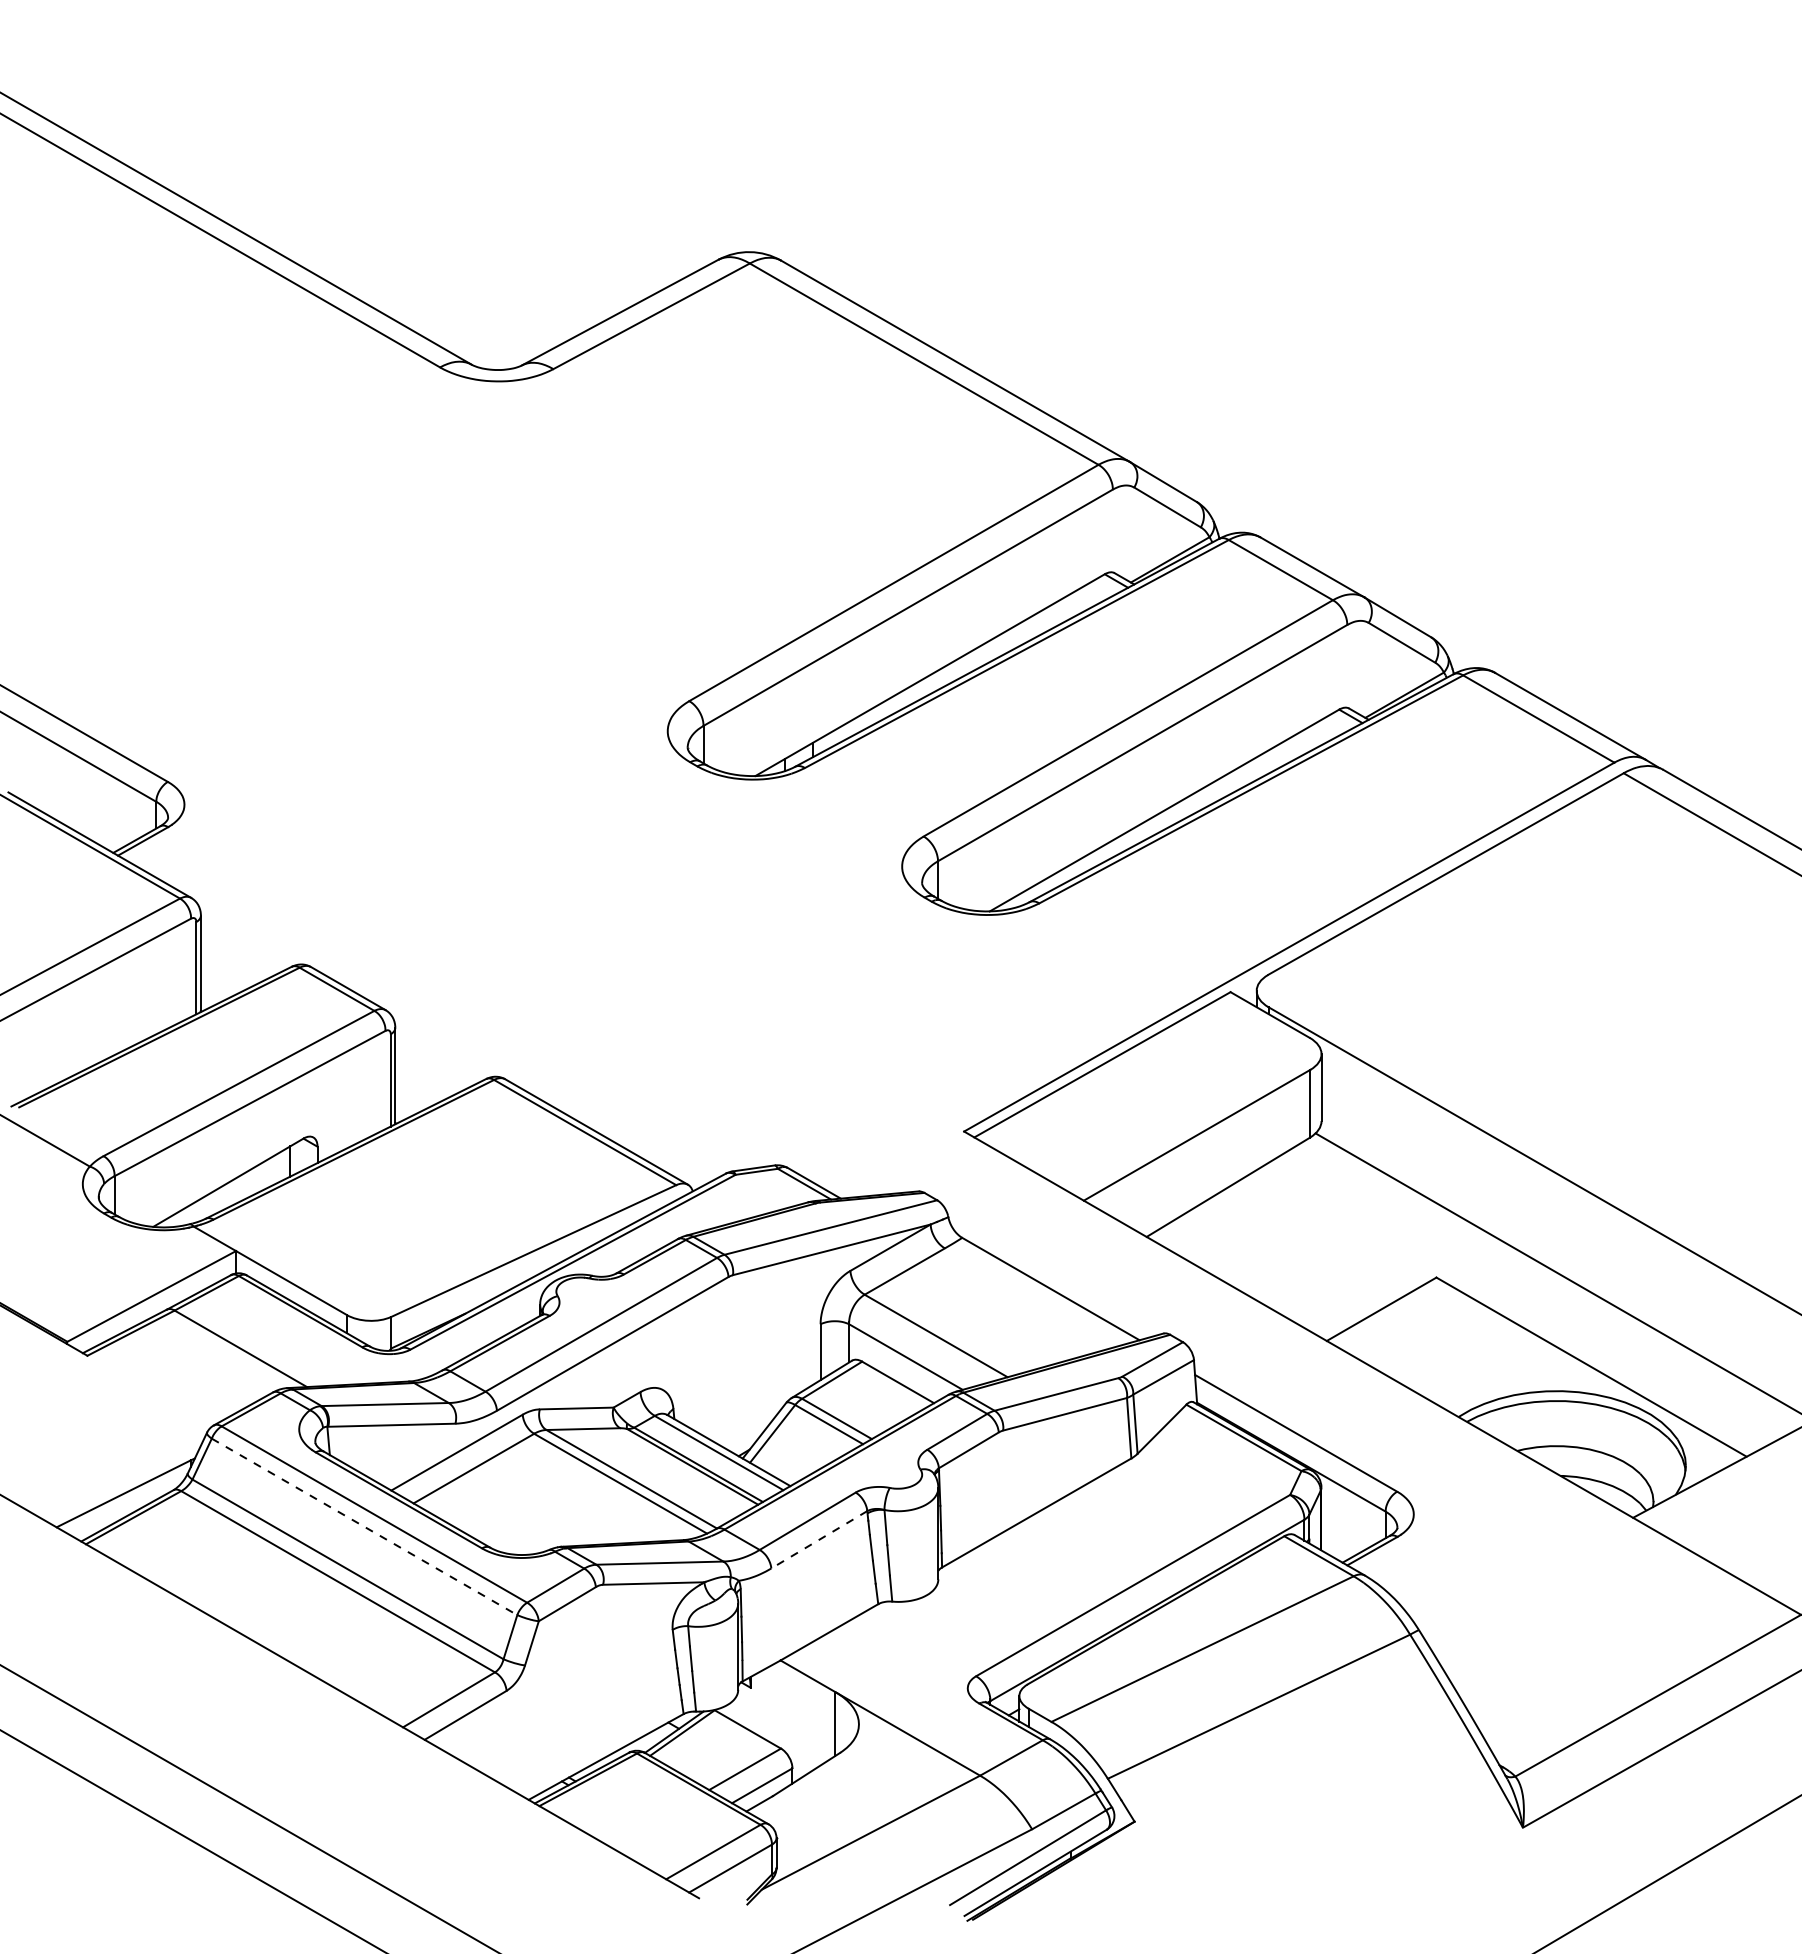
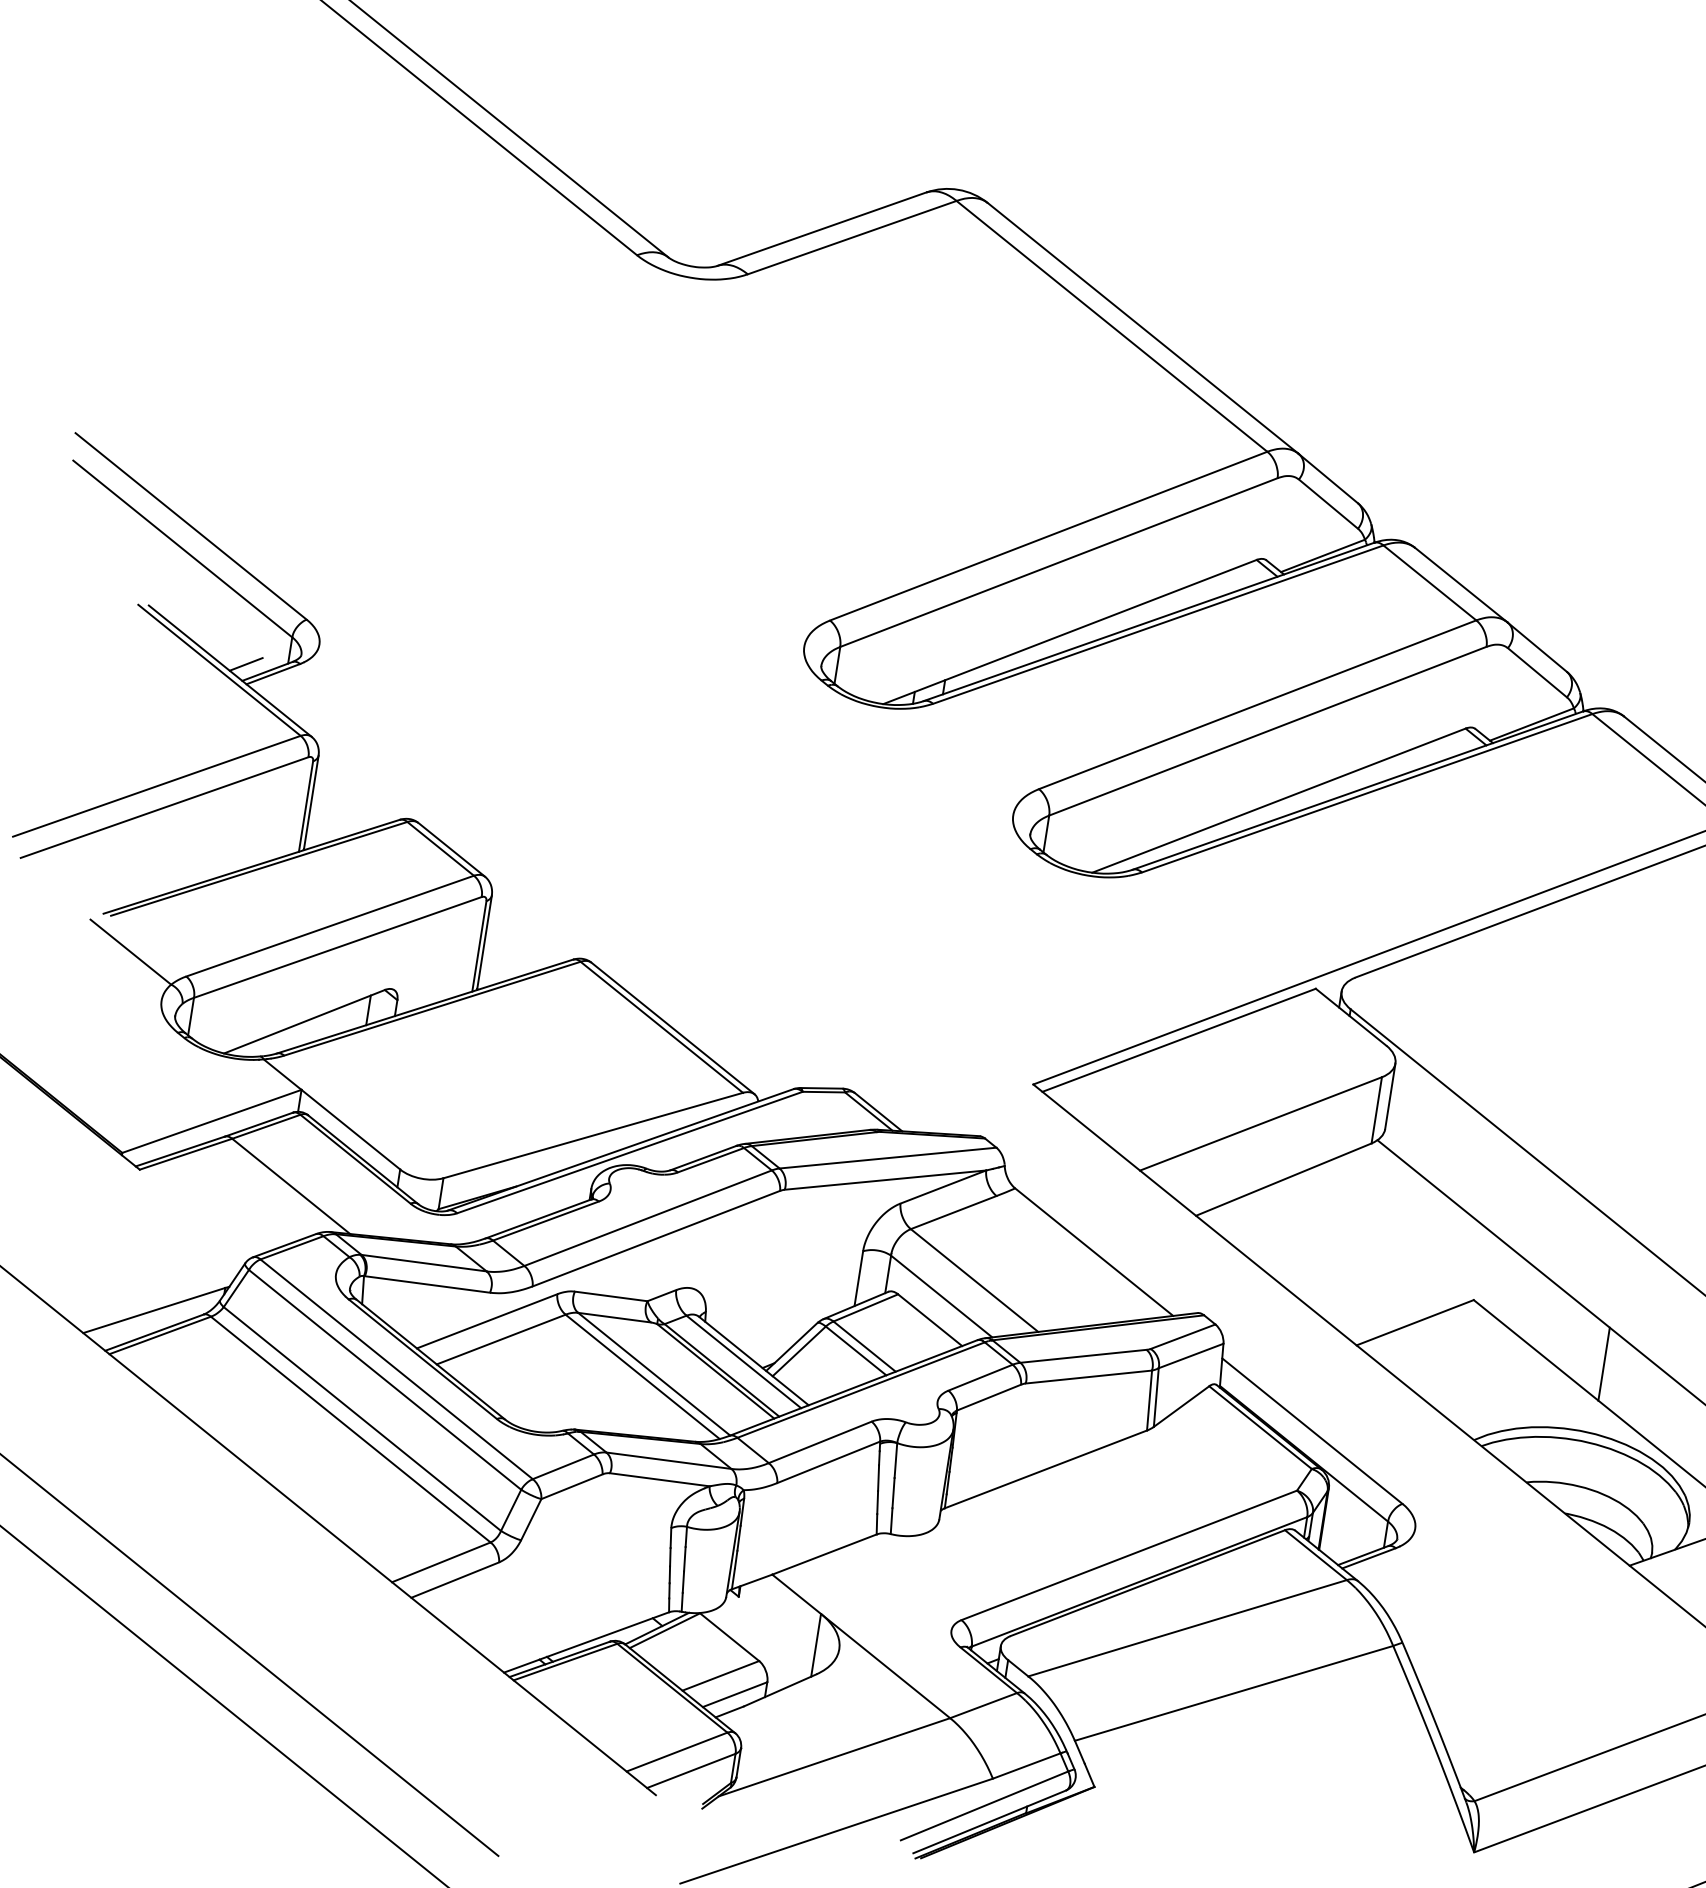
line: (114, 835) -> (246, 663), added
line: (1576, 1320) -> (1604, 1363), added
line: (365, 1527) -> (385, 1380), dashed -> solid
line: (819, 1539) -> (829, 1462), dashed -> solid

